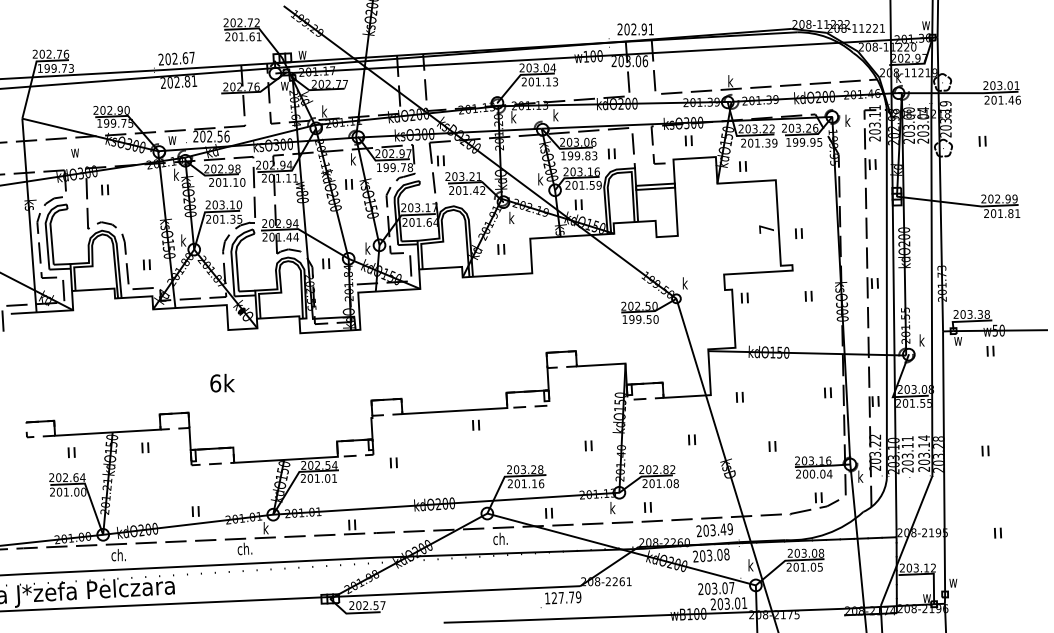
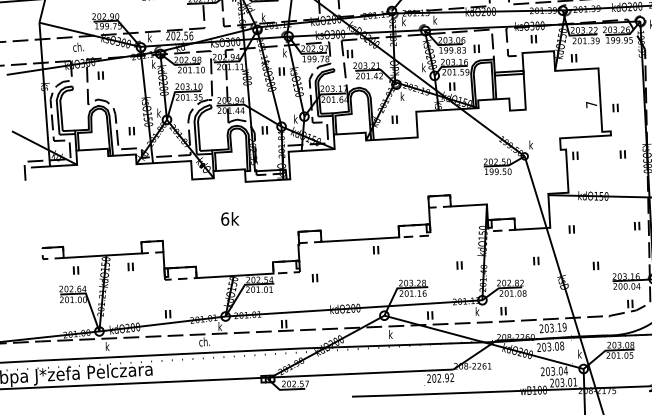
text: (172, 138) -> (150, 37), w -> k
text: (74, 151) -> (78, 47), w -> ch.
text: (222, 382) -> (230, 218), moved
text: (723, 529) -> (559, 327), 203.49 -> 203.19
text: (500, 538) -> (394, 334), ch. -> k
text: (118, 555) -> (110, 346), ch. -> k
text: (731, 587) -> (565, 370), 203.07 -> 203.04
text: (562, 597) -> (440, 377), 127.79 -> 202.92

